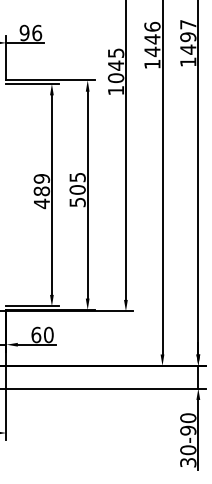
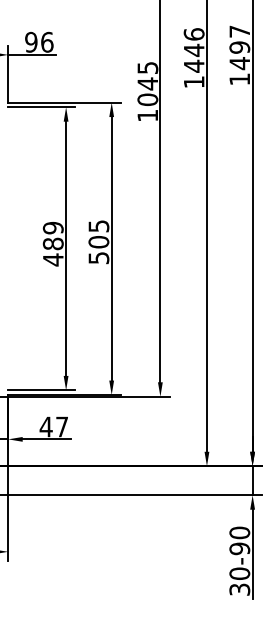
text: (42, 334) -> (53, 426), 60 -> 47

